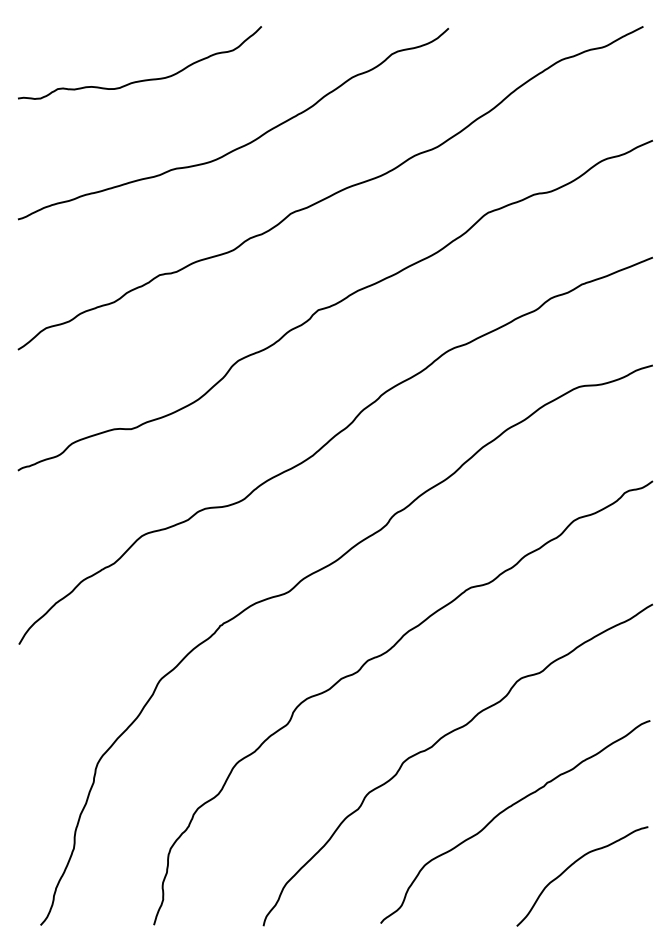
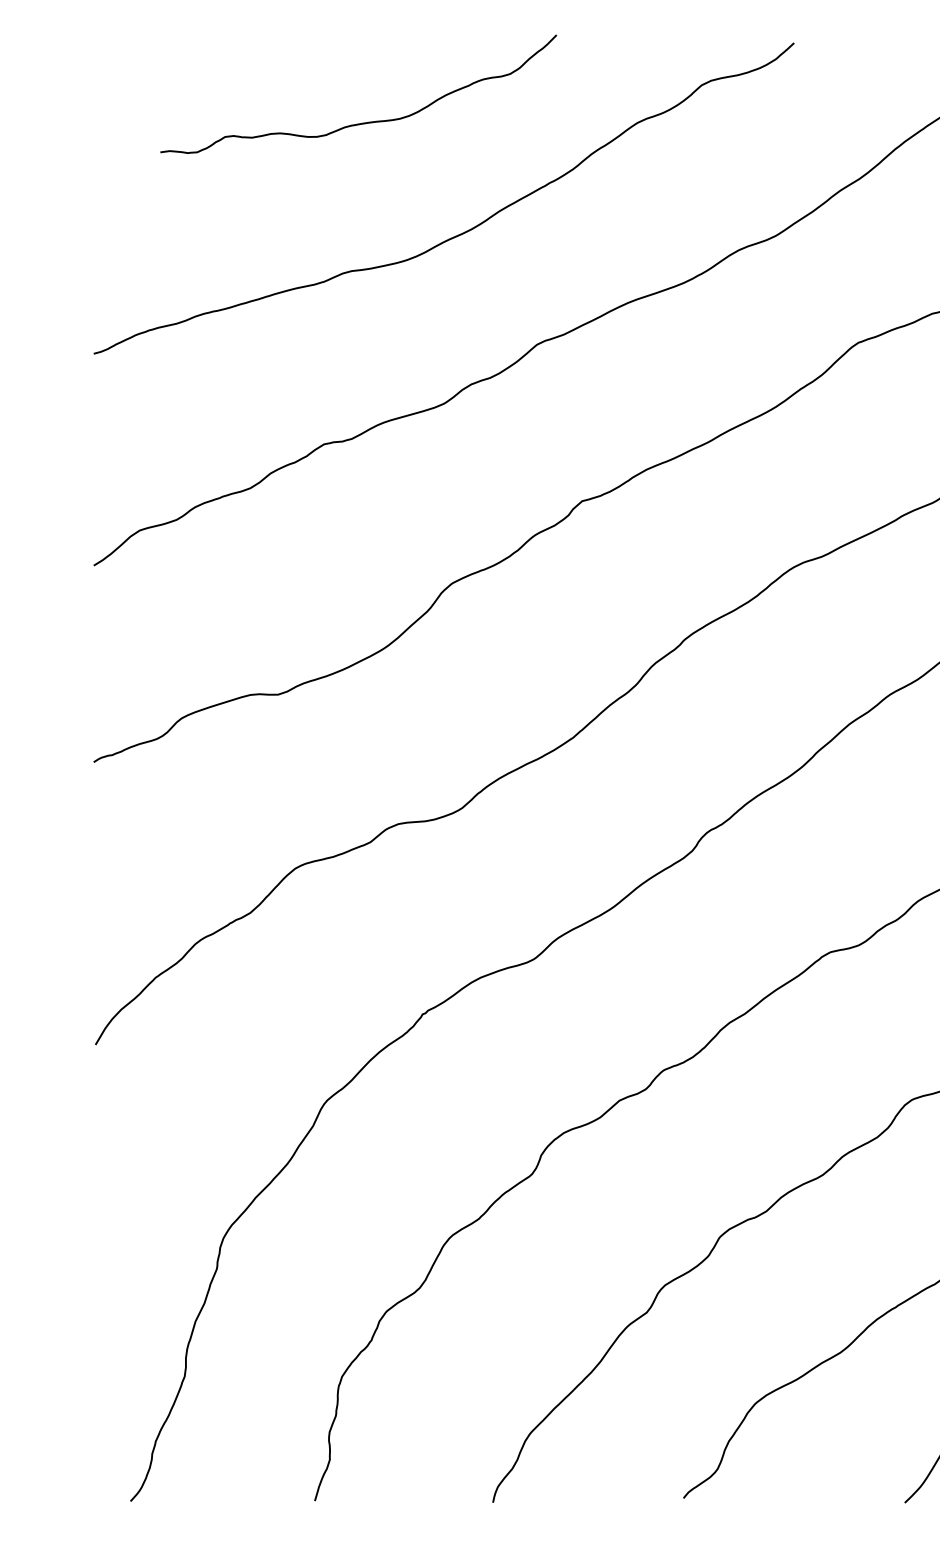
curve: (143, 79) -> (364, 121), moved

